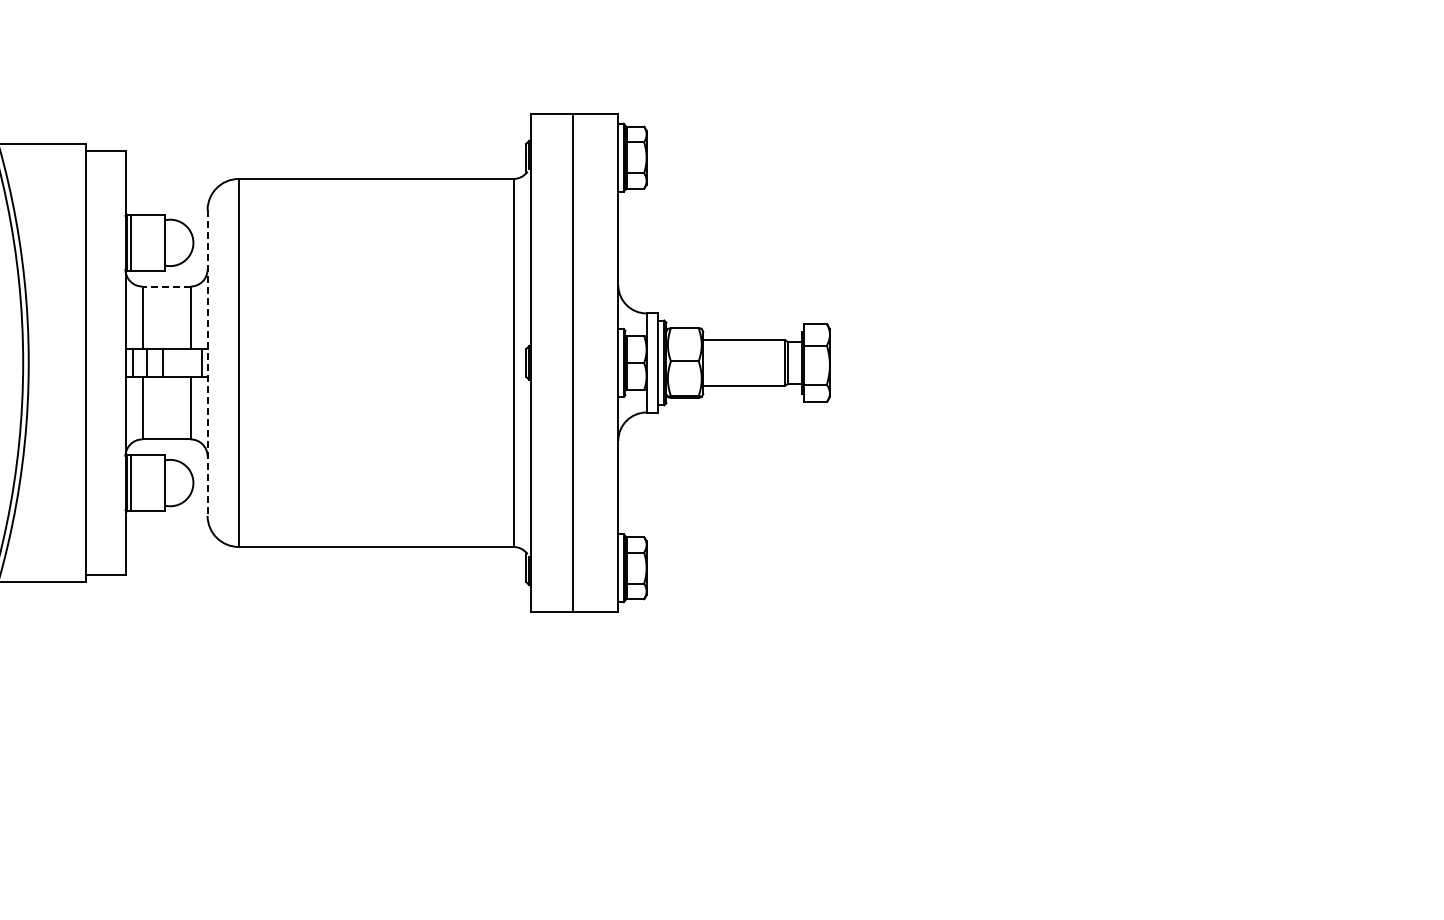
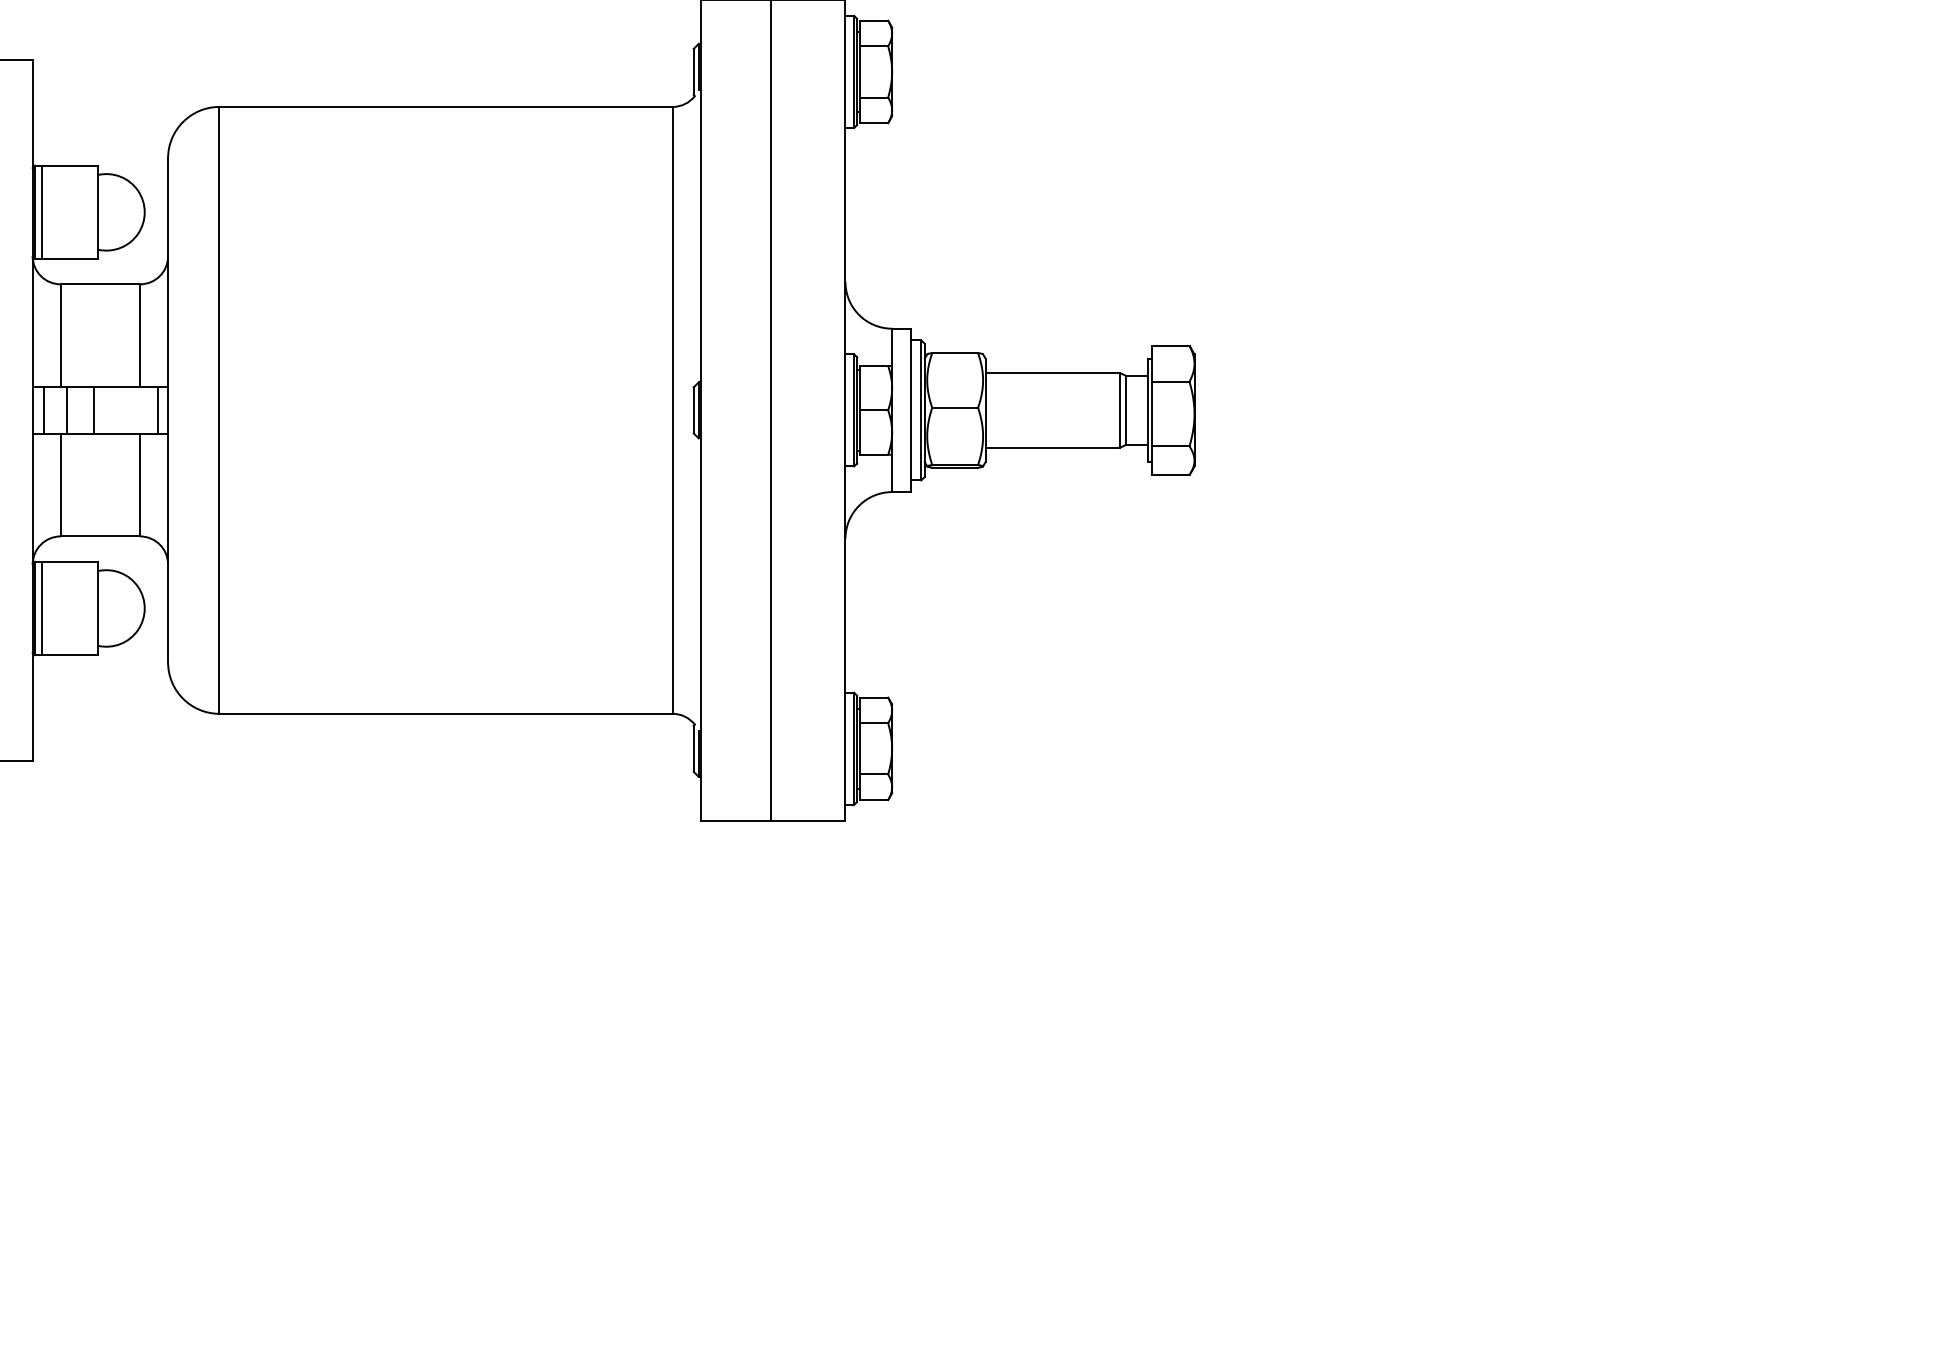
line: (166, 286) -> (100, 284), dashed -> solid
line: (207, 362) -> (167, 409), dashed -> solid

